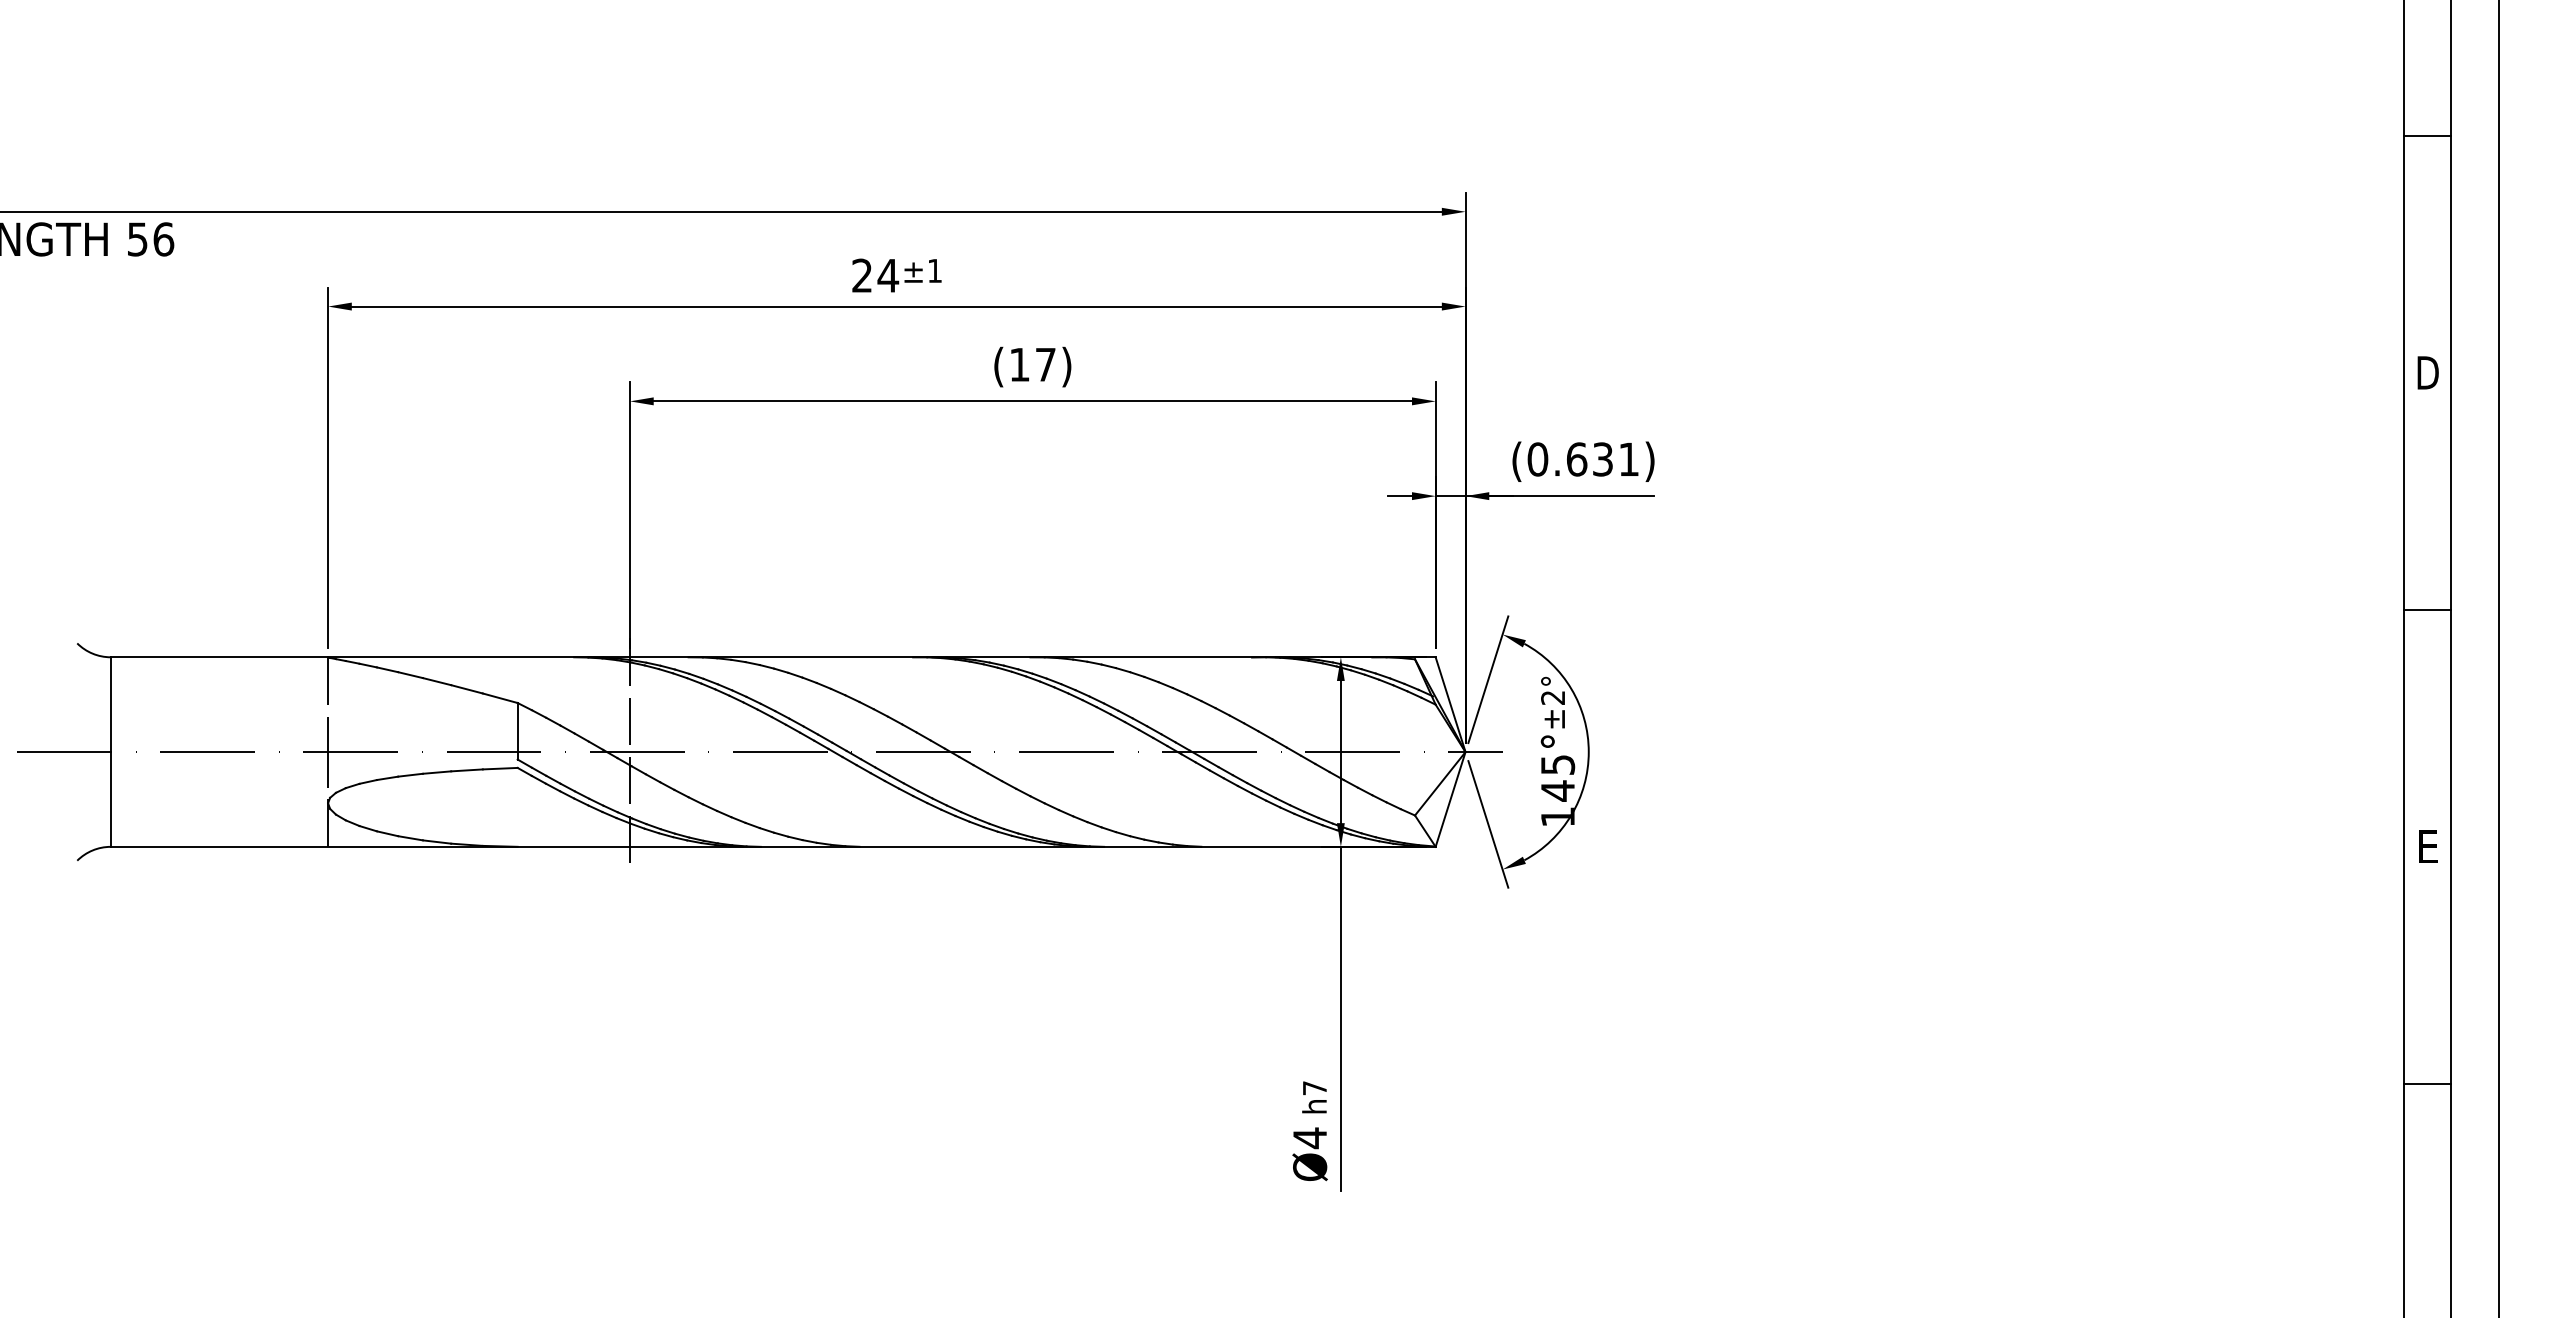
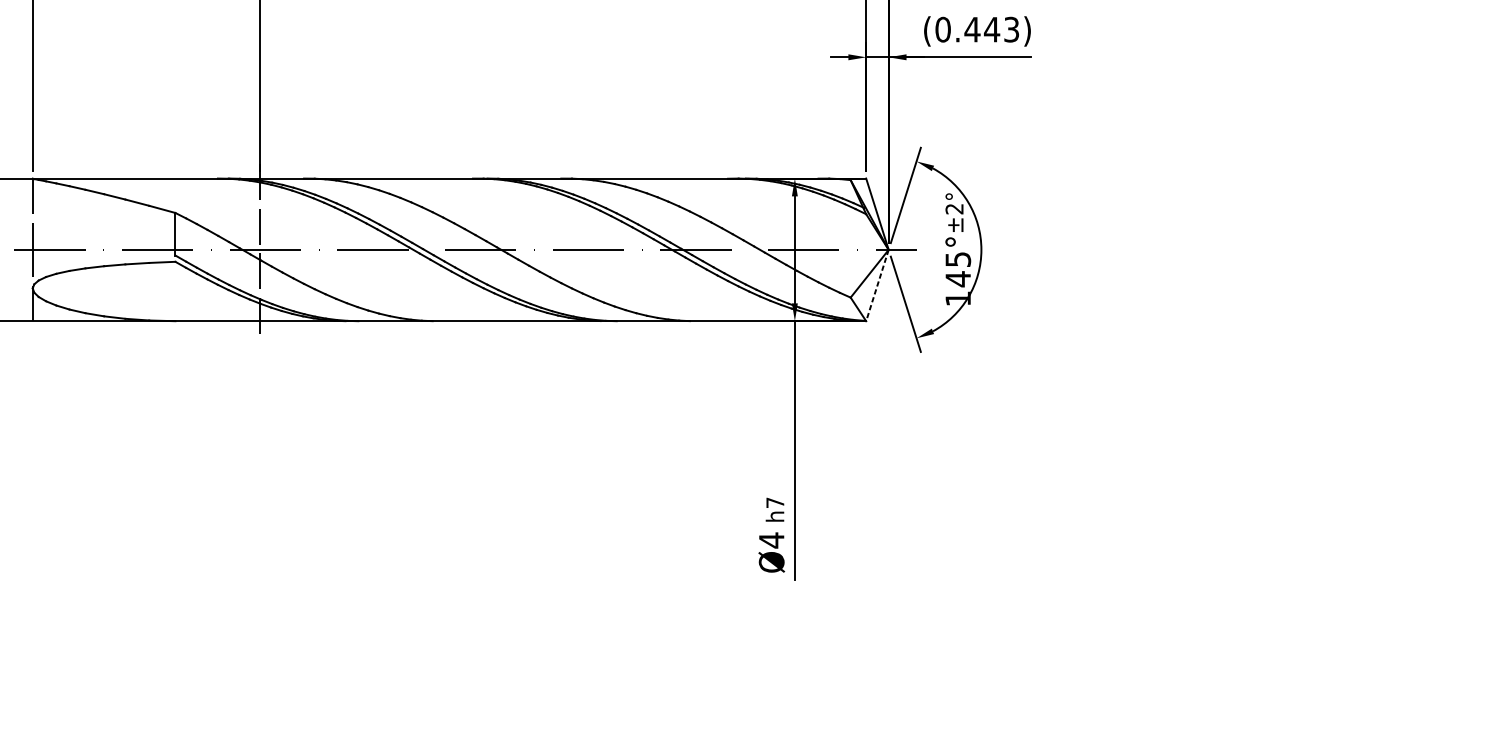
text: (1602, 459) -> (991, 29), (0.631) -> (0.443)
line: (1450, 799) -> (877, 285), solid -> dashed

